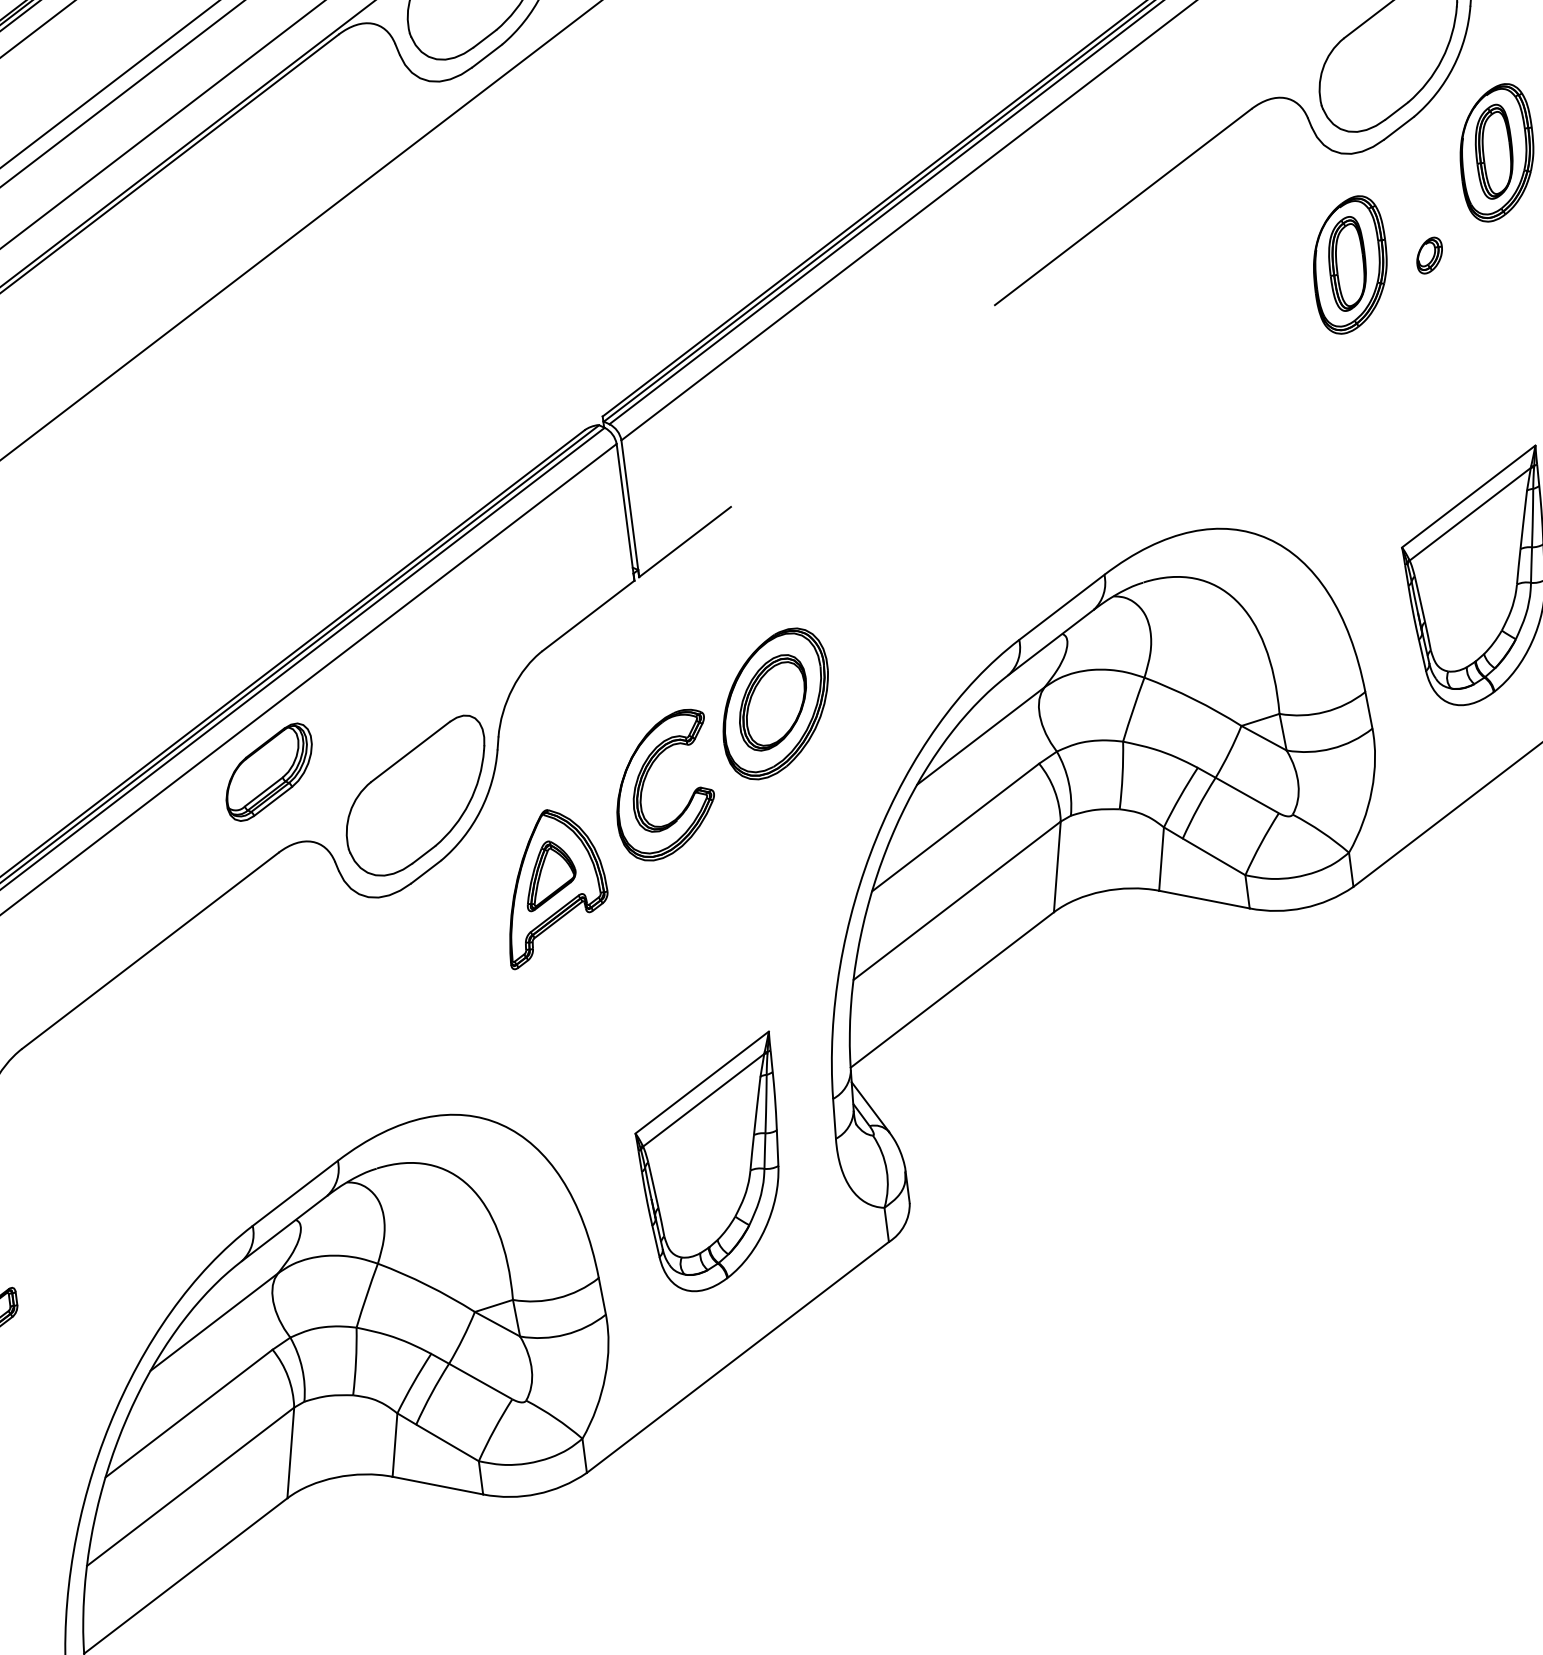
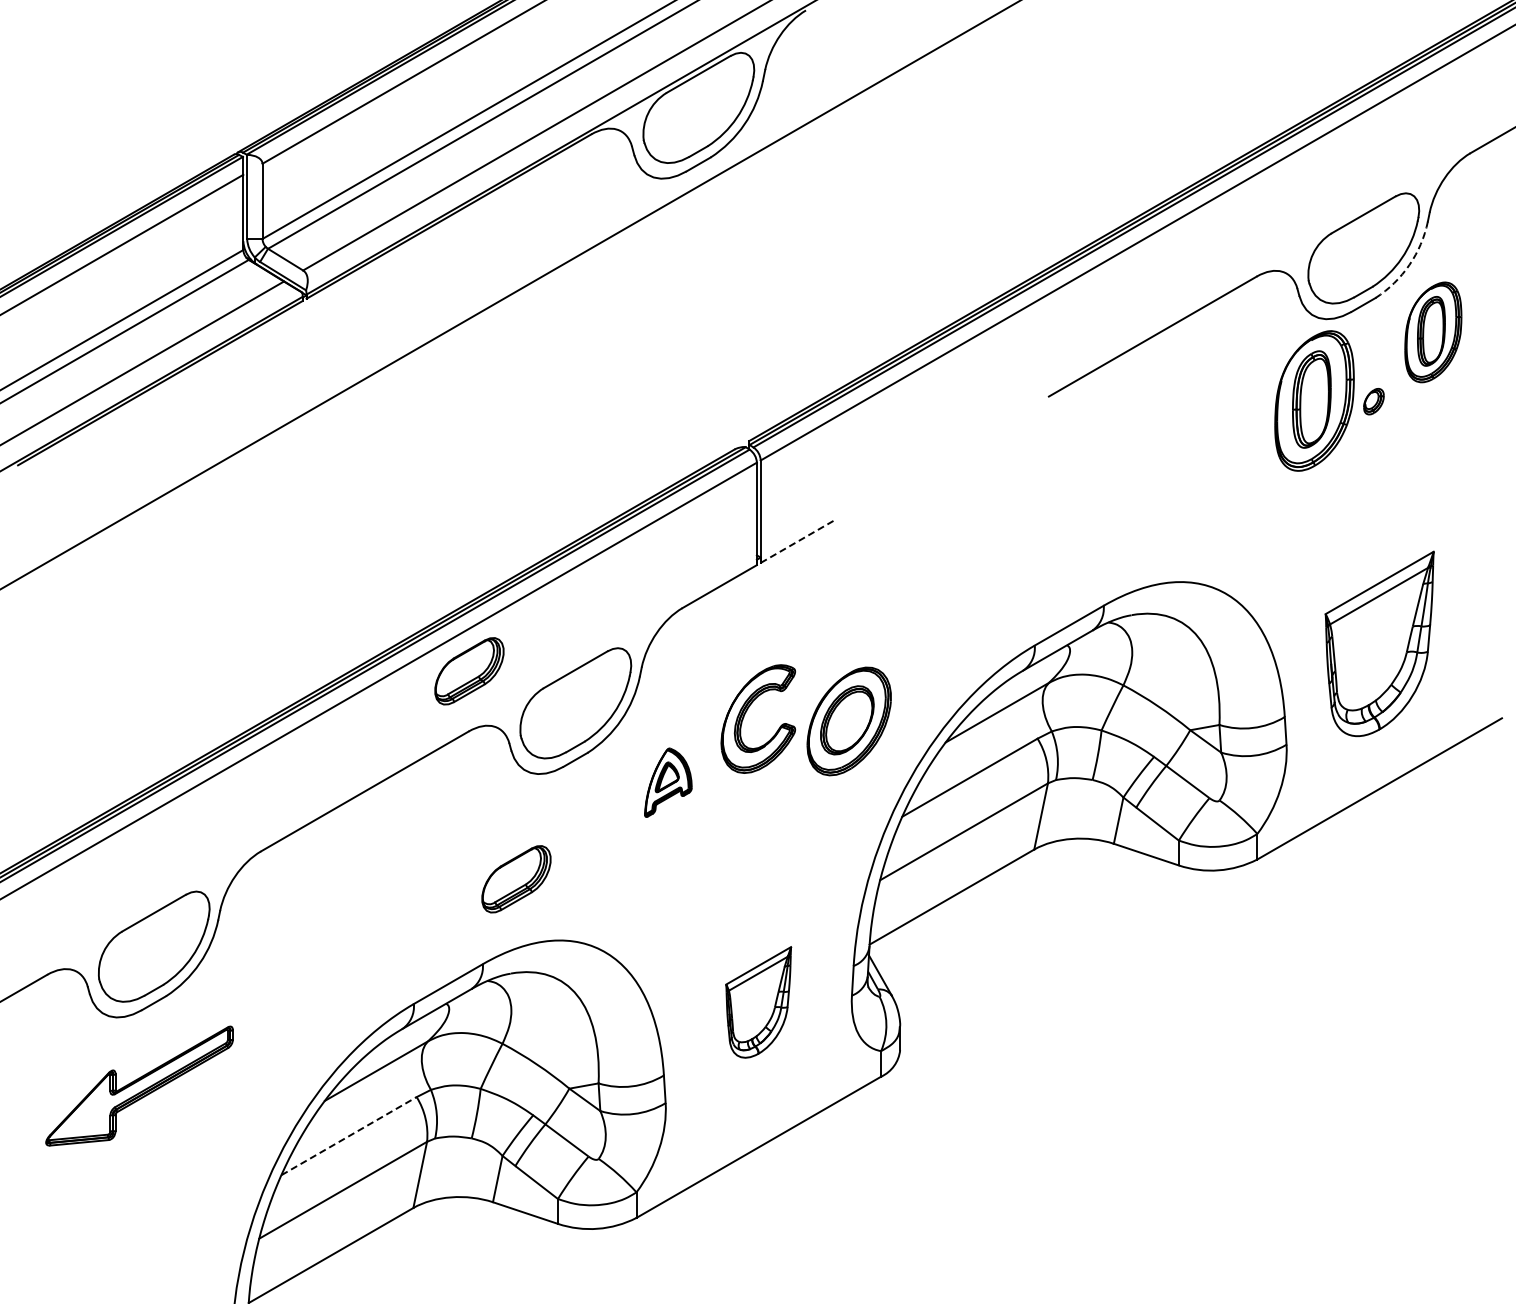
arc: (1453, 67) -> (1409, 265), solid -> dashed
part: (1350, 264) -> (1314, 400), size x1.4
line: (684, 542) -> (797, 541), solid -> dashed
part: (774, 704) -> (848, 721), moved
part: (554, 886) -> (668, 782), size x0.6
part: (368, 1041) -> (516, 879), added
part: (712, 1164) -> (758, 1002), size x0.6
line: (189, 1412) -> (349, 1135), solid -> dashed

